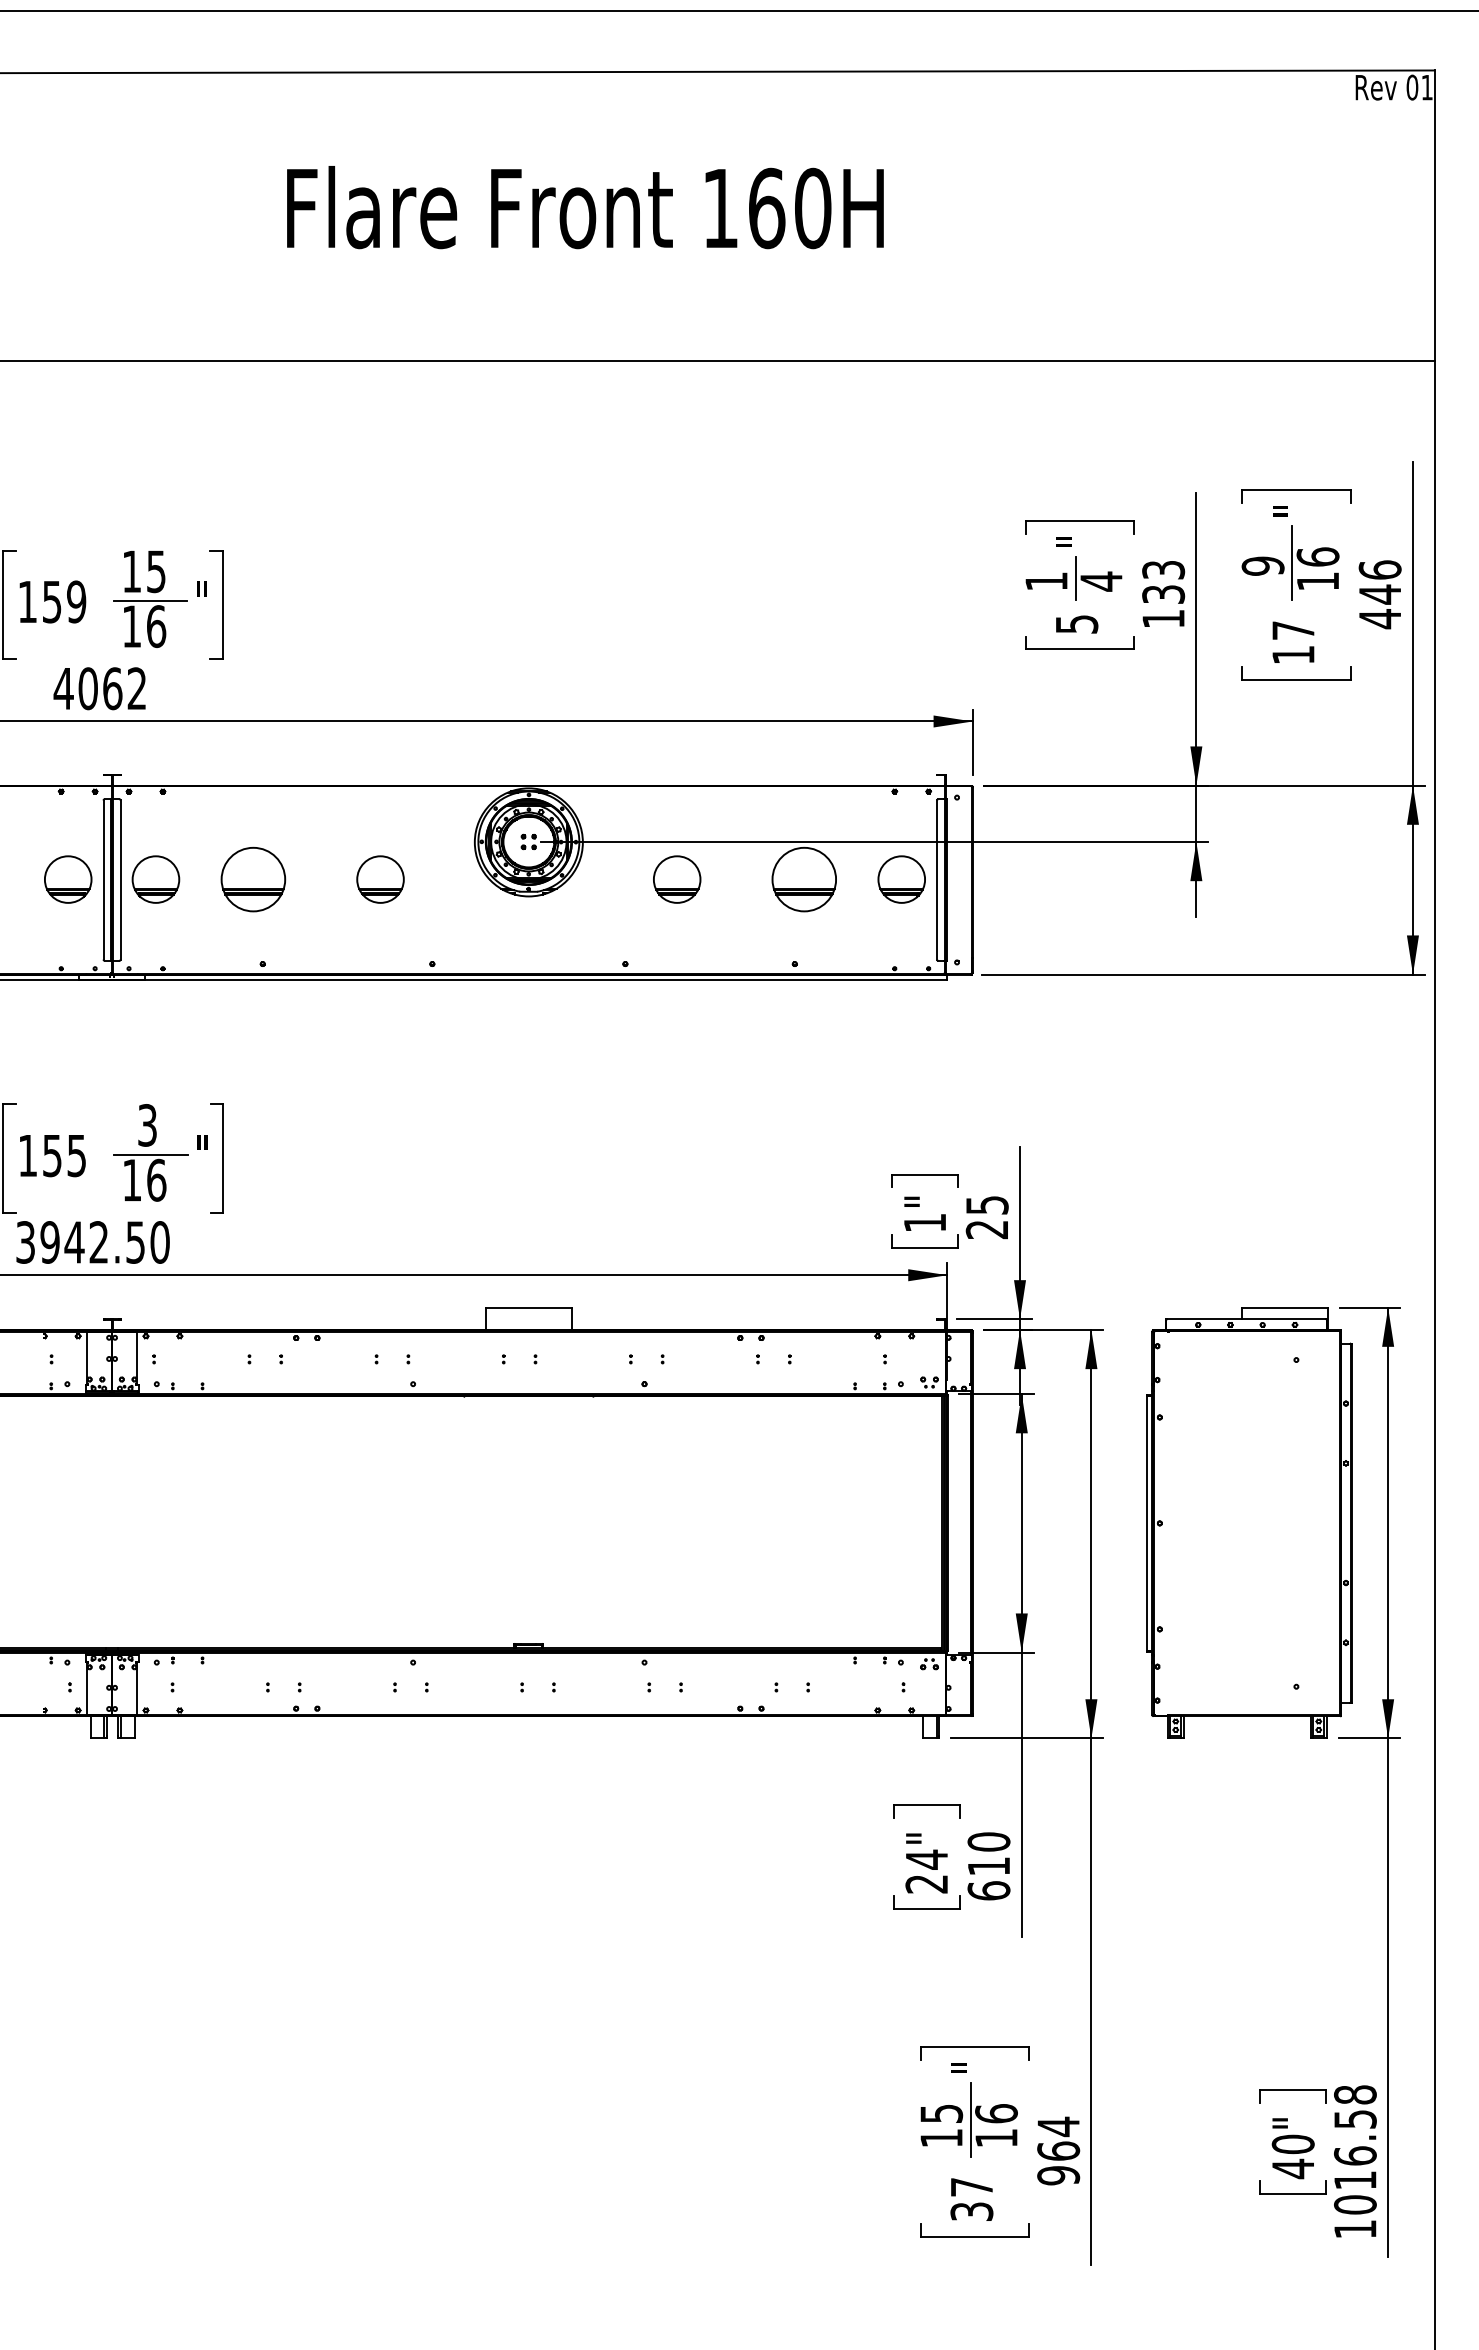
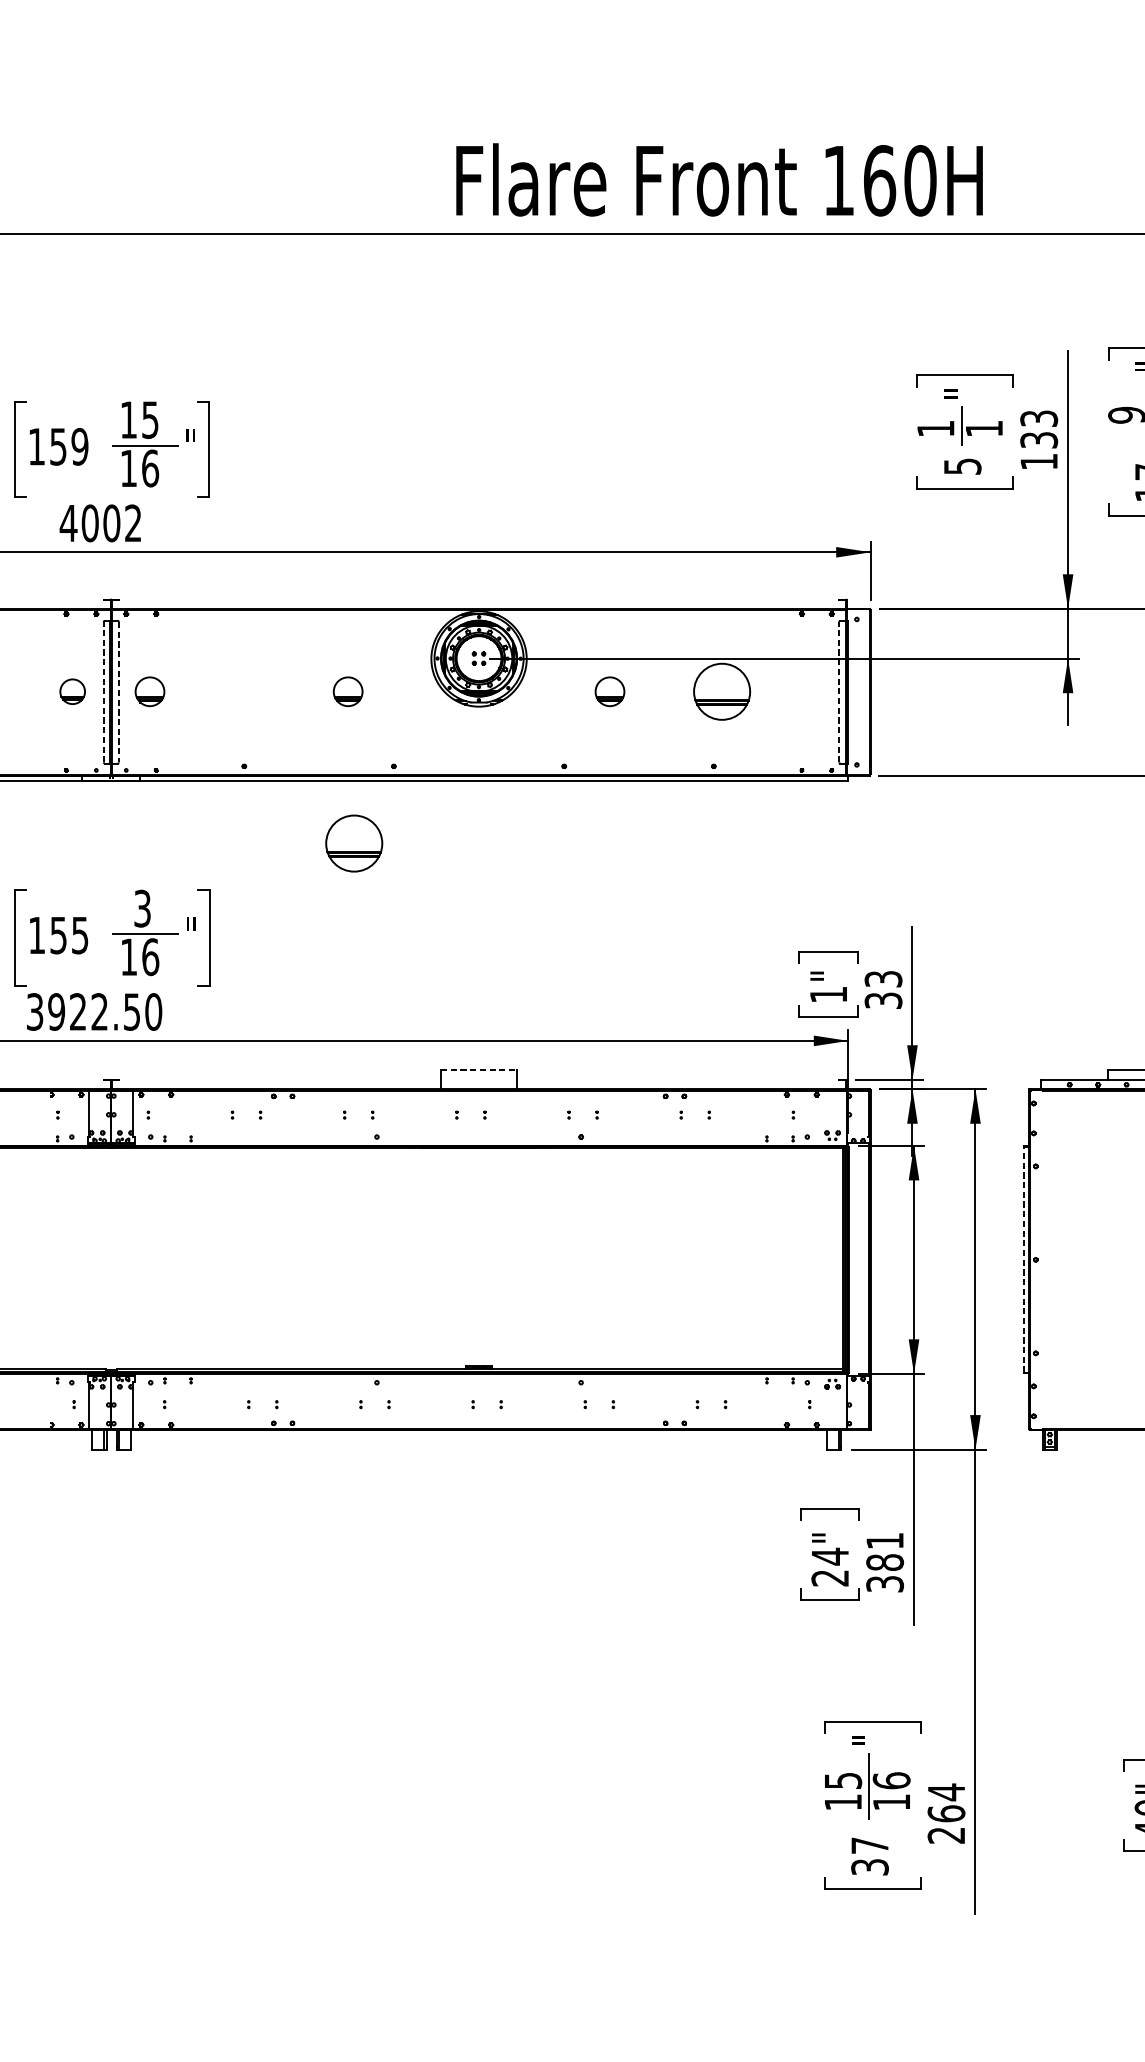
text: (585, 207) -> (719, 179), moved
text: (1101, 581) -> (984, 428), 4 -> 1
text: (112, 688) -> (111, 523), 4062 -> 4002
part: (68, 879) -> (72, 691), size x0.6
part: (155, 879) -> (149, 691), size x0.7
part: (253, 879) -> (354, 843), moved
part: (380, 879) -> (348, 691), size x0.7
part: (677, 879) -> (610, 691), size x0.7
part: (901, 879) -> (807, 691), removed
line: (103, 880) -> (103, 692), solid -> dashed
line: (120, 880) -> (118, 692), solid -> dashed
line: (937, 880) -> (839, 692), solid -> dashed
text: (986, 1217) -> (882, 989), 25 -> 33
text: (74, 1242) -> (78, 1012), 3942.50 -> 3922.50
line: (529, 1307) -> (479, 1069), solid -> dashed
line: (1146, 1523) -> (1024, 1259), solid -> dashed
text: (988, 1866) -> (884, 1562), 610 -> 381
text: (1058, 2175) -> (946, 1835), 964 -> 264

